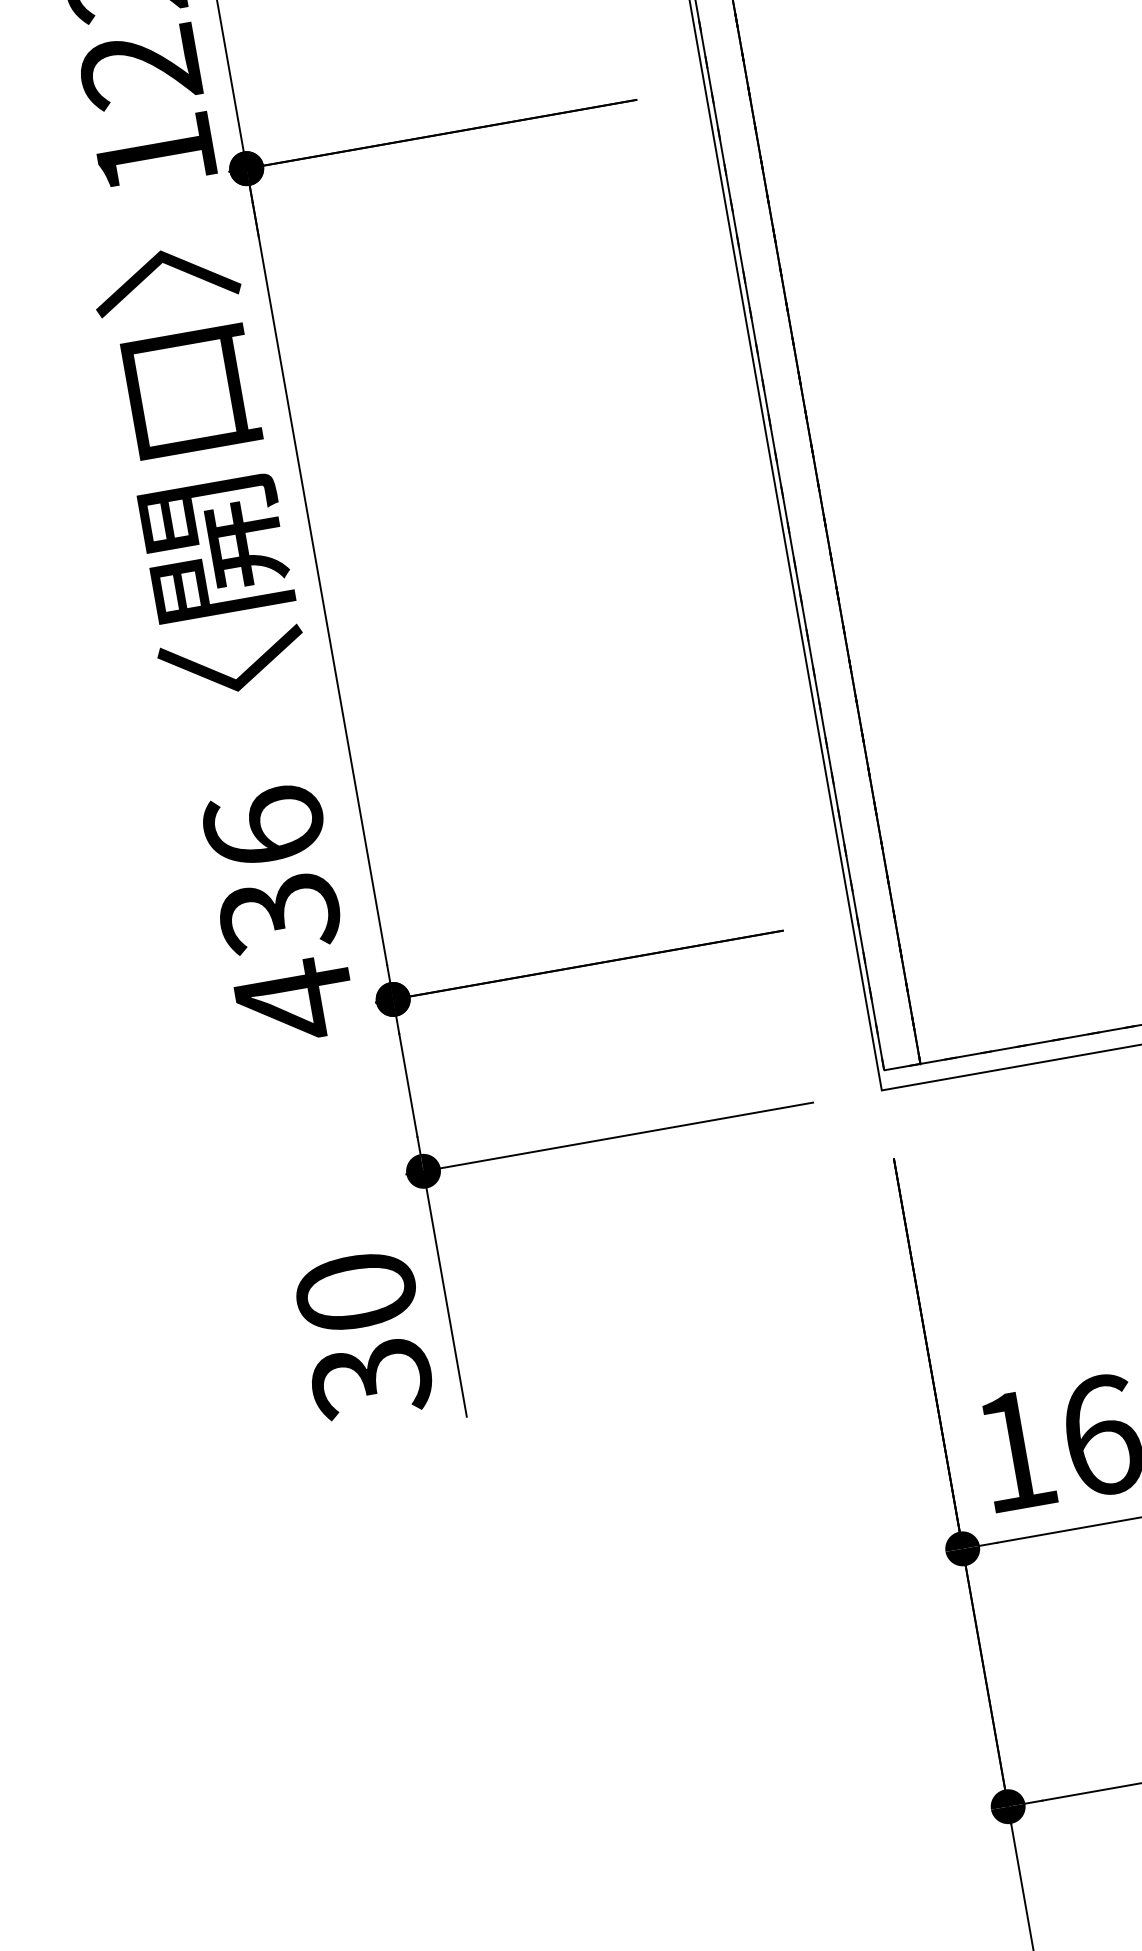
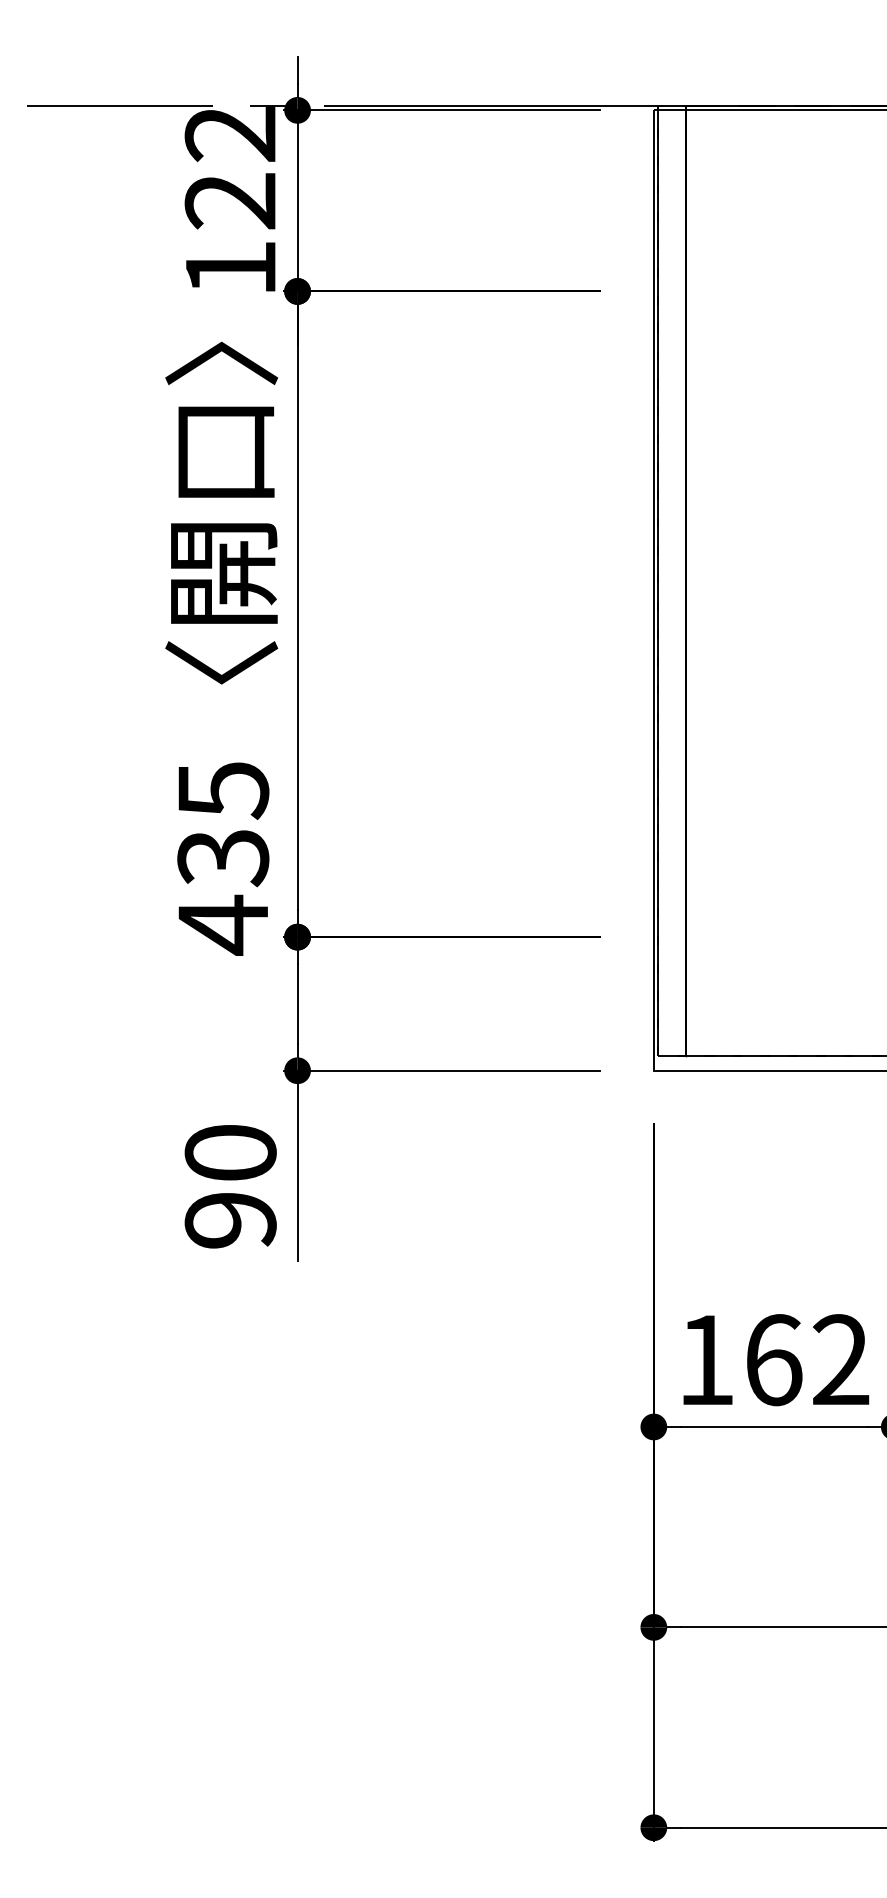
text: (264, 827) -> (223, 790), 436 -> 435
text: (371, 1380) -> (230, 1221), 30 -> 90

